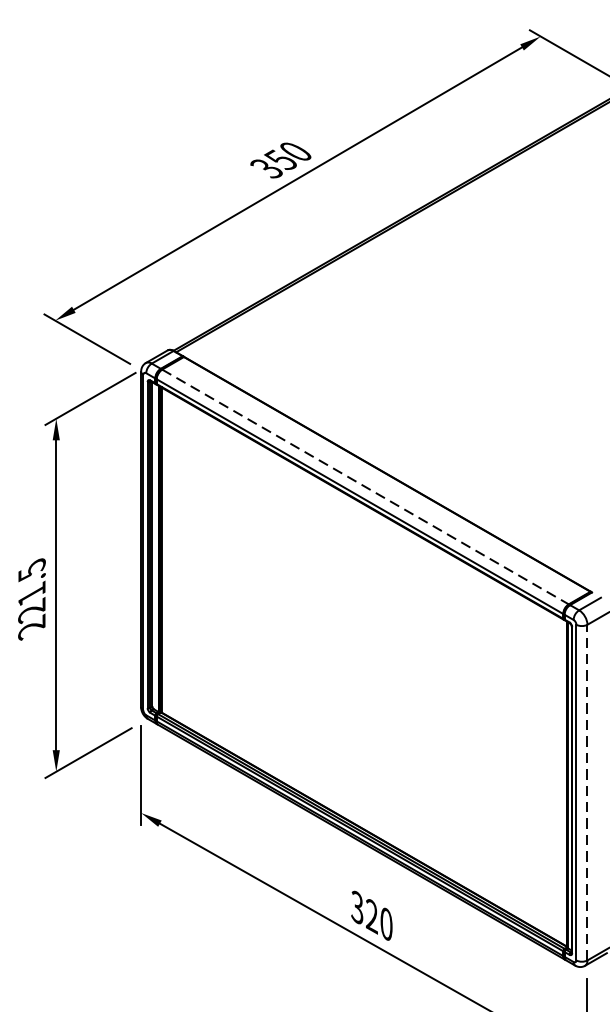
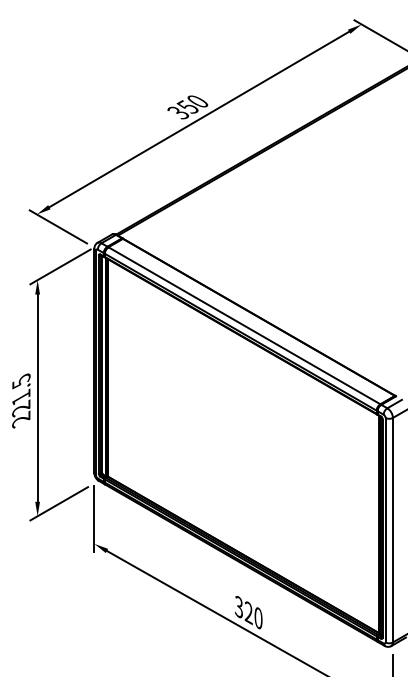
line: (365, 488) -> (244, 326), dashed -> solid
line: (586, 791) -> (392, 529), dashed -> solid

